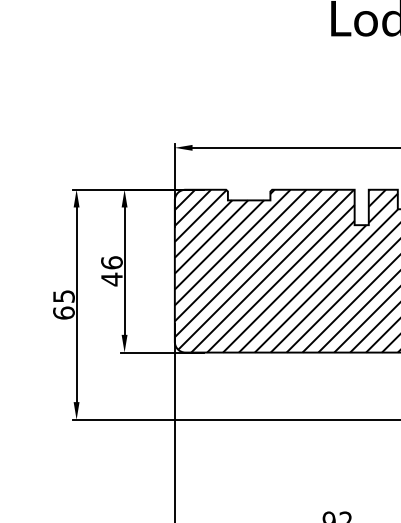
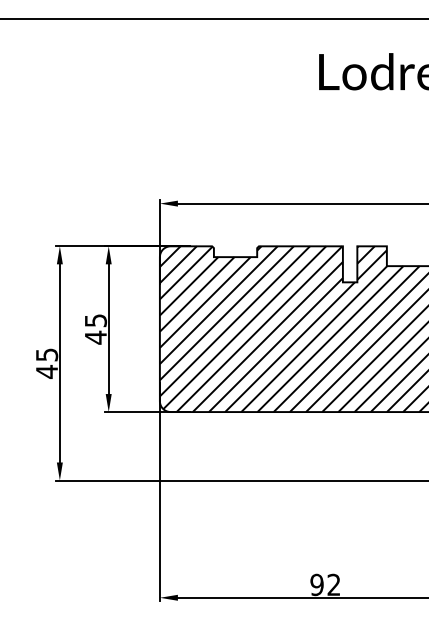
text: (111, 262) -> (95, 320), 46 -> 45
text: (63, 312) -> (46, 371), 65 -> 45

